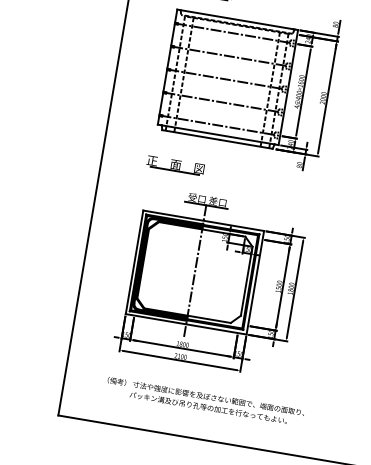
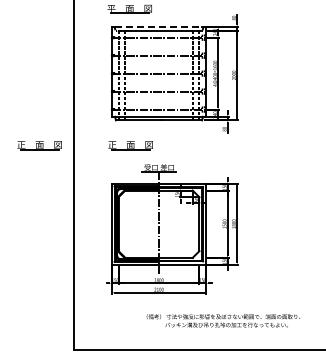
line: (238, 19) -> (159, 26), solid -> dashed
part: (58, 145) -> (39, 145), added
text: (204, 401) -> (222, 320), moved

